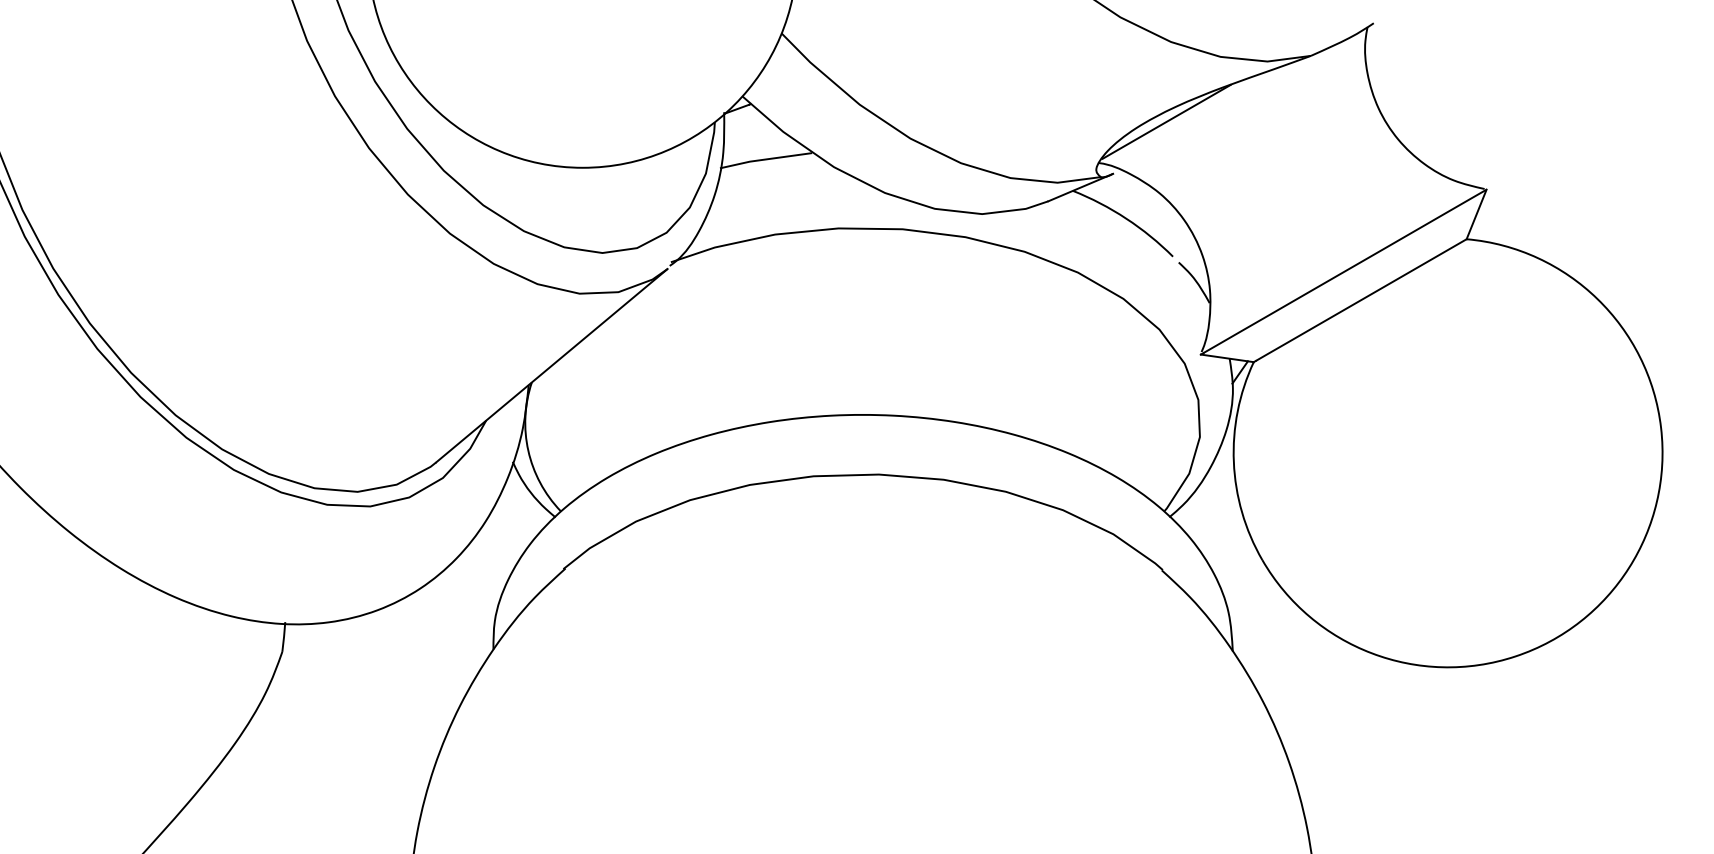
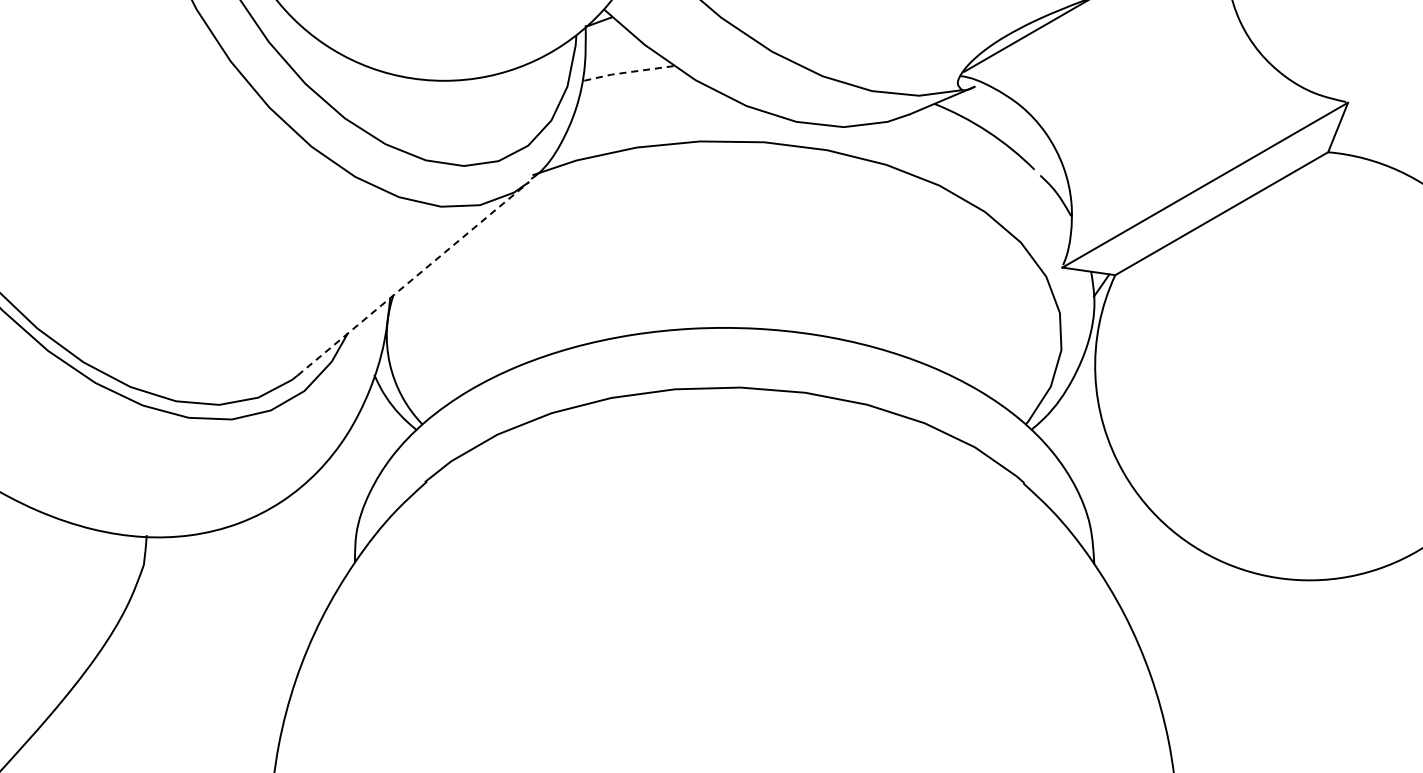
line: (764, 159) -> (626, 72), solid -> dashed
line: (551, 365) -> (413, 278), solid -> dashed

